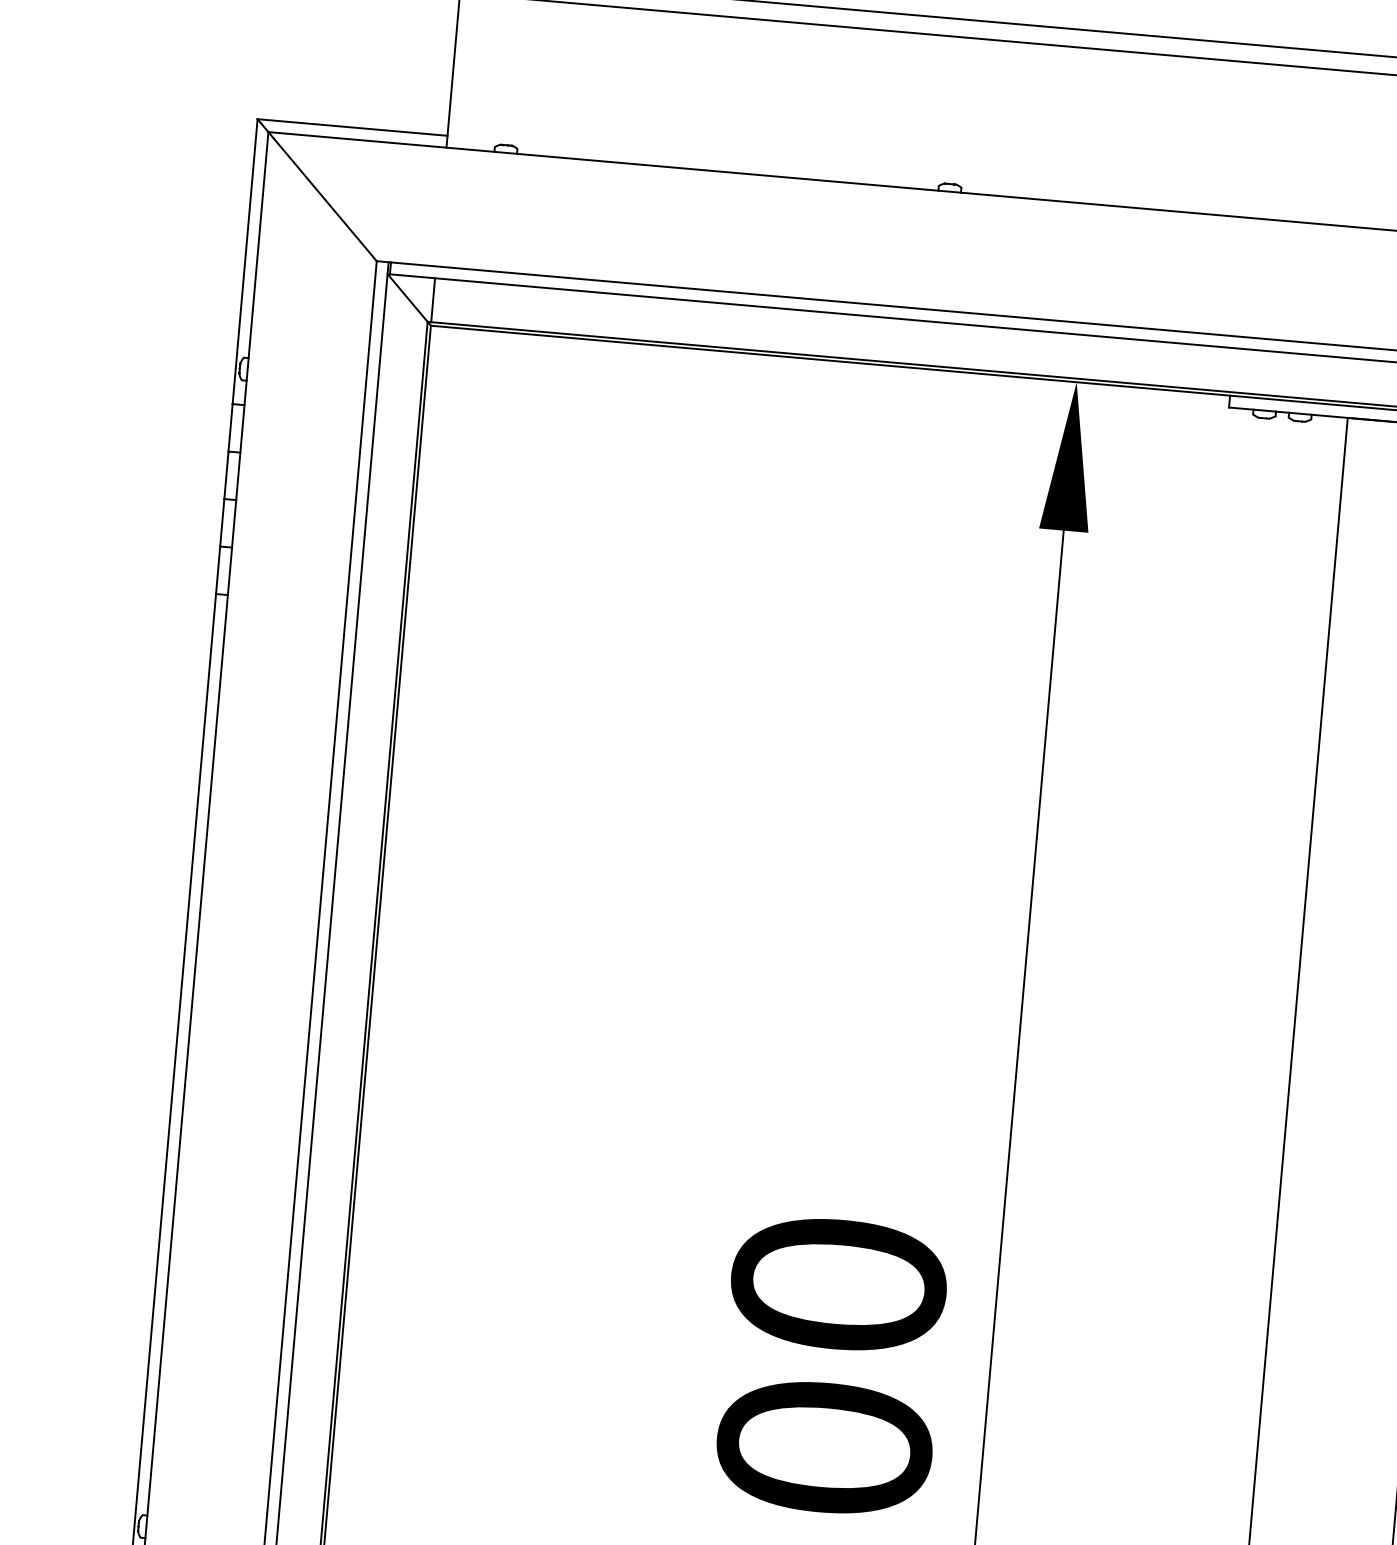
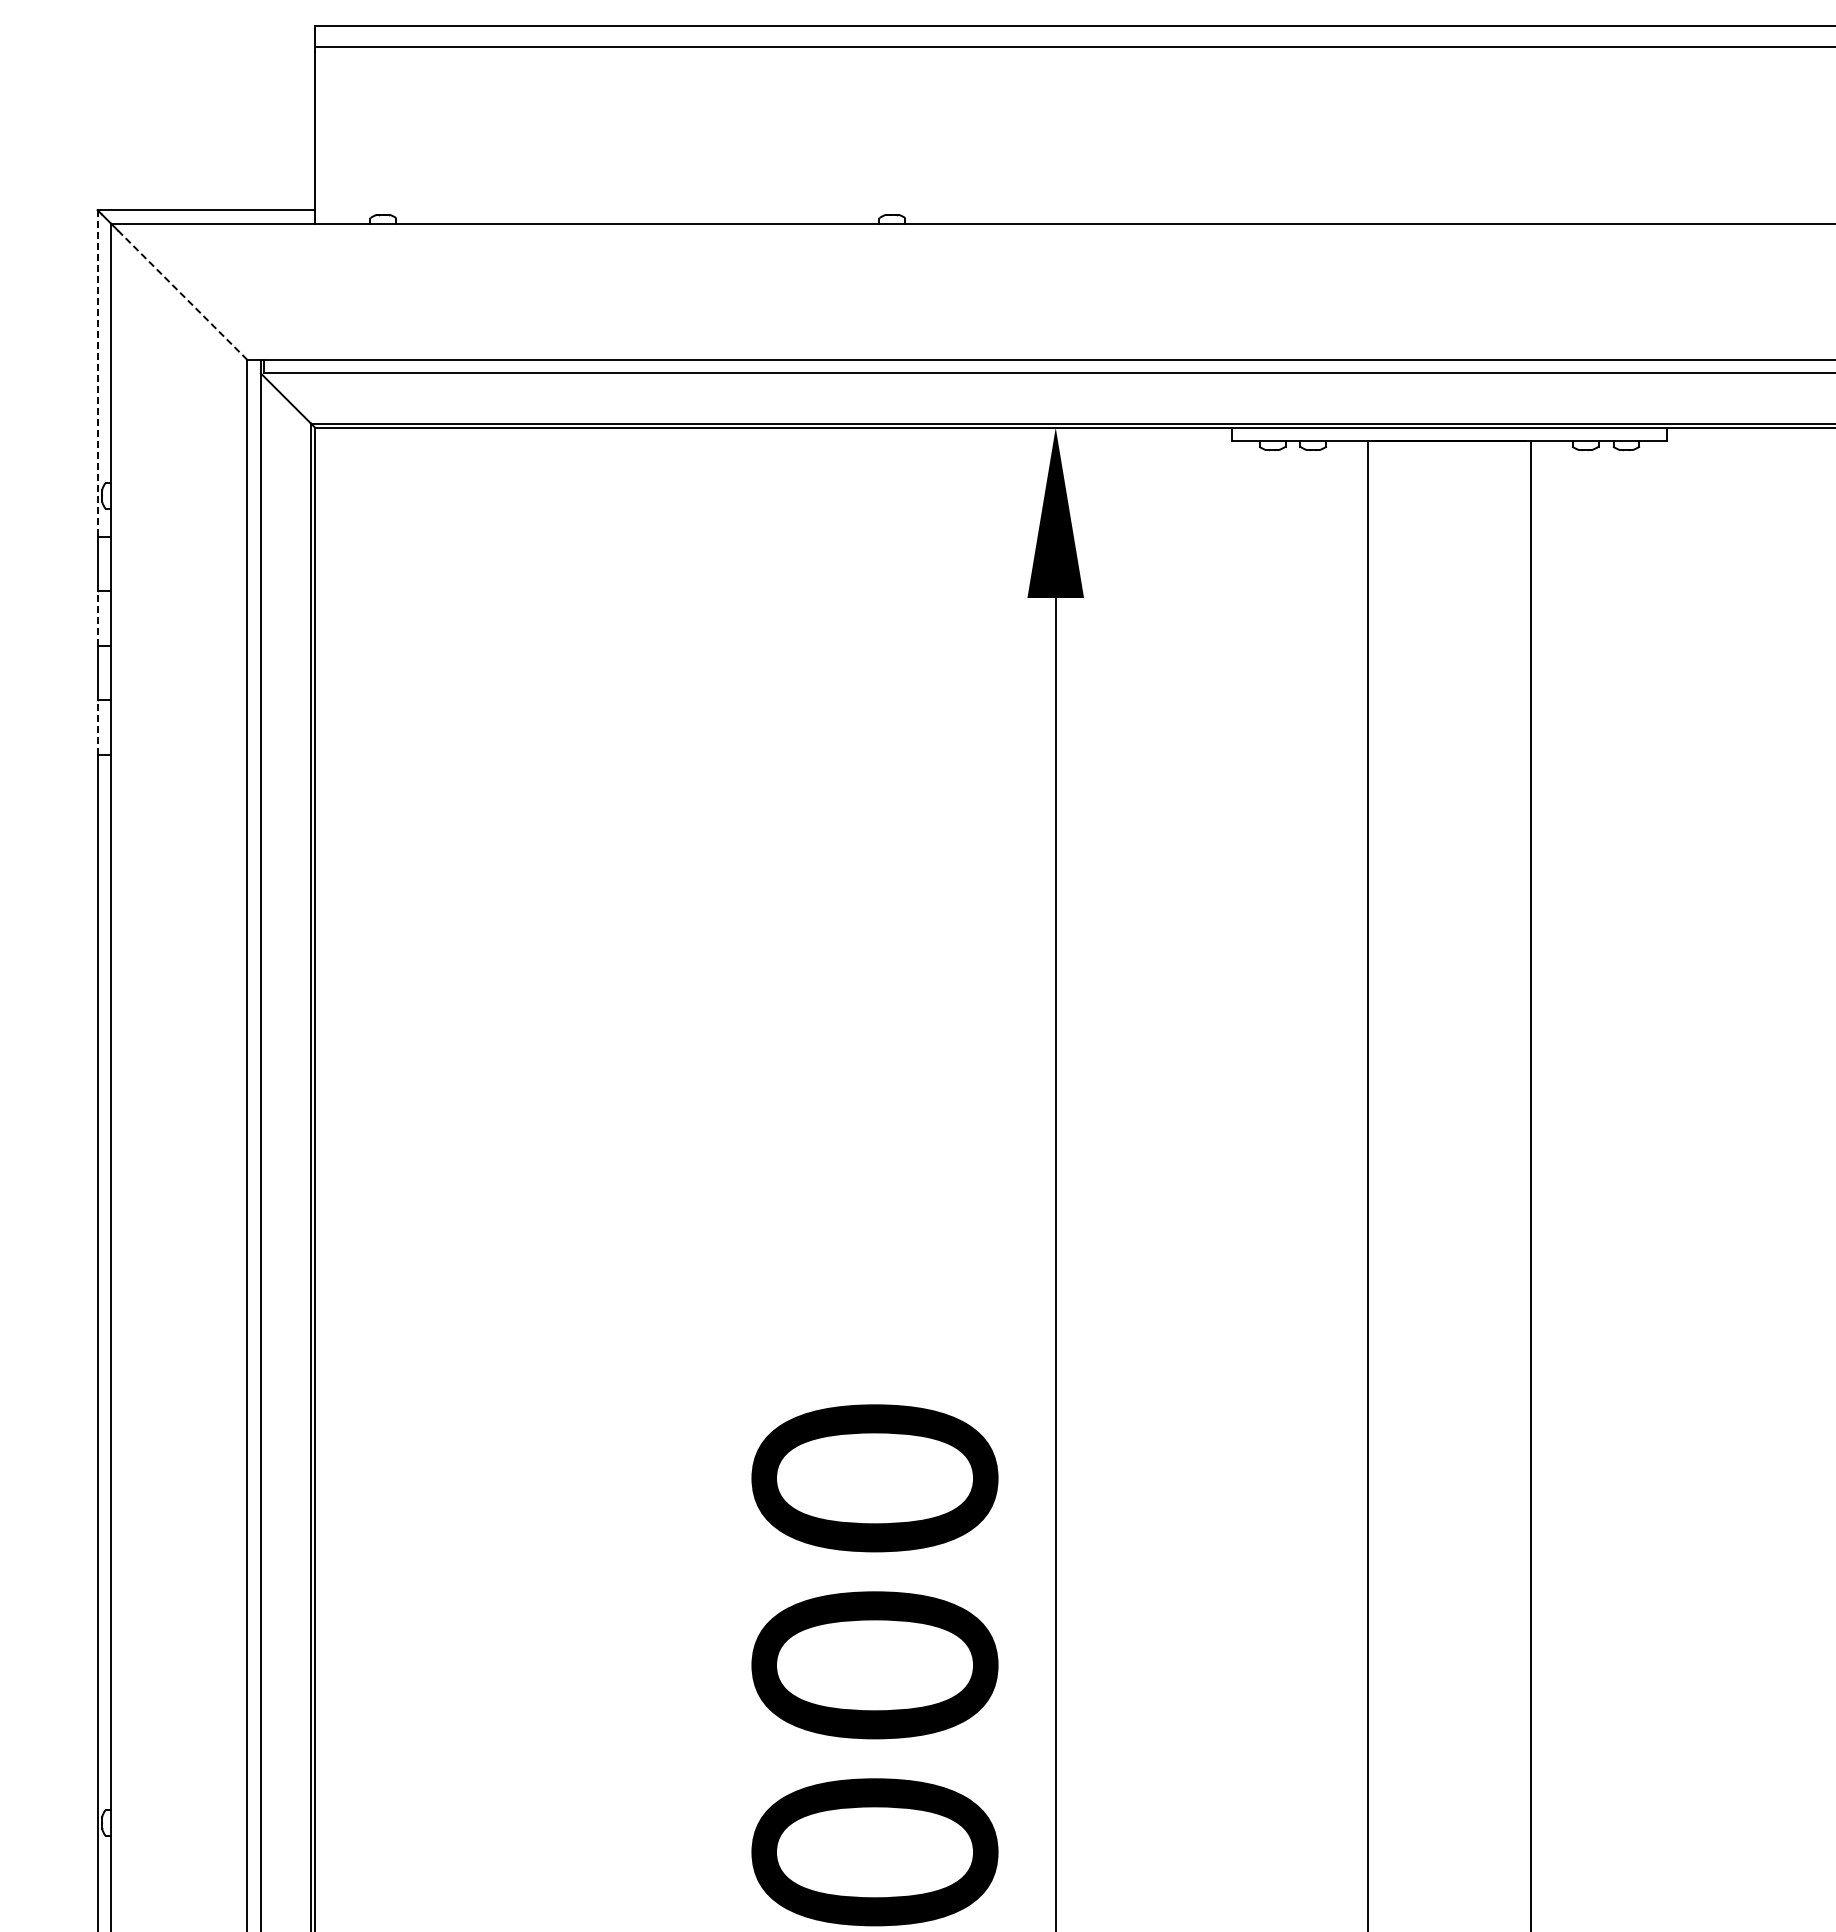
line: (325, 200) -> (182, 295), solid -> dashed
line: (245, 261) -> (97, 373), solid -> dashed
line: (433, 300) -> (315, 398), removed
line: (226, 474) -> (97, 617), solid -> dashed
line: (218, 569) -> (97, 726), solid -> dashed

